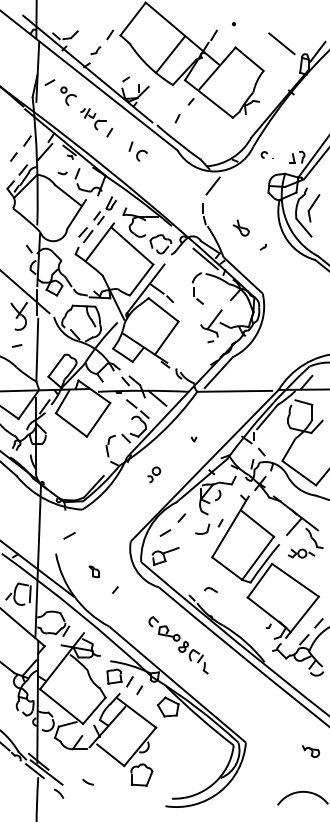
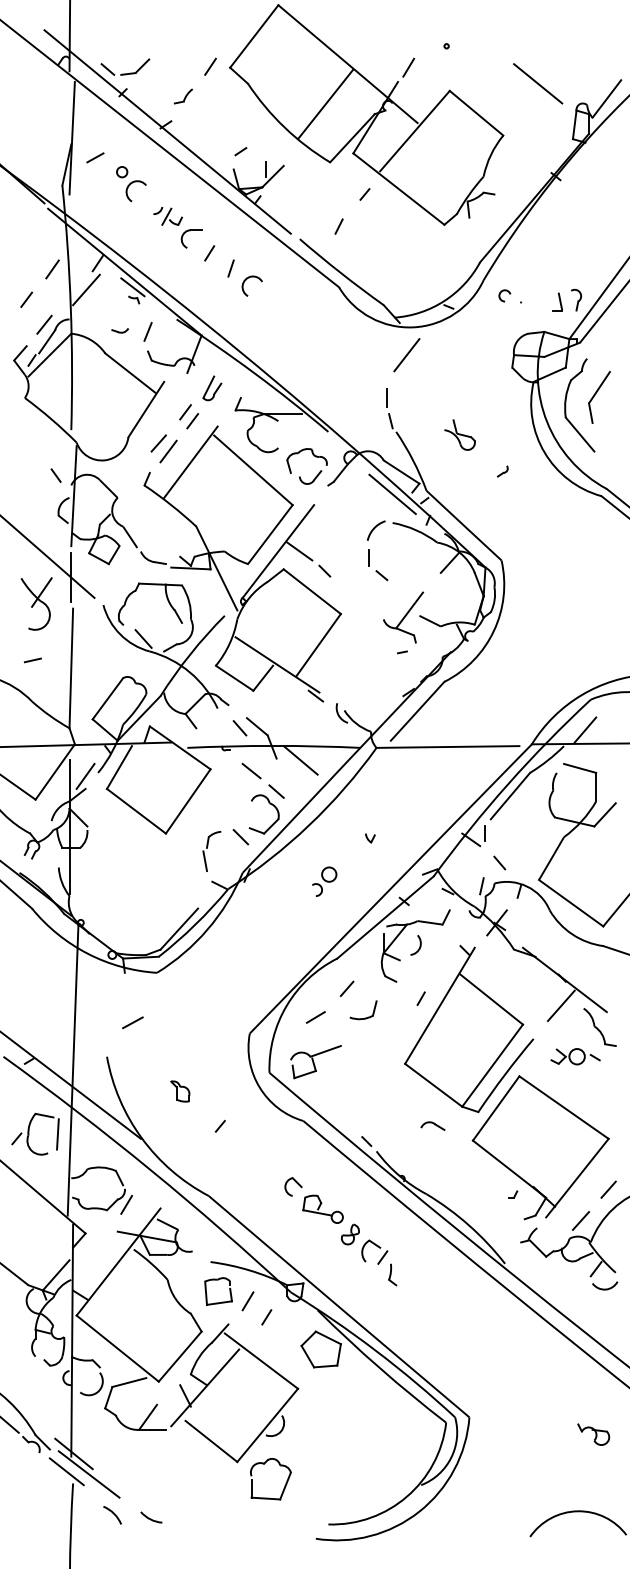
part: (137, 151) -> (243, 277), moved
part: (154, 474) -> (325, 880), moved
part: (202, 528) -> (363, 1008), moved
part: (210, 589) -> (432, 1125), moved
arc: (87, 781) -> (149, 1516), moved

